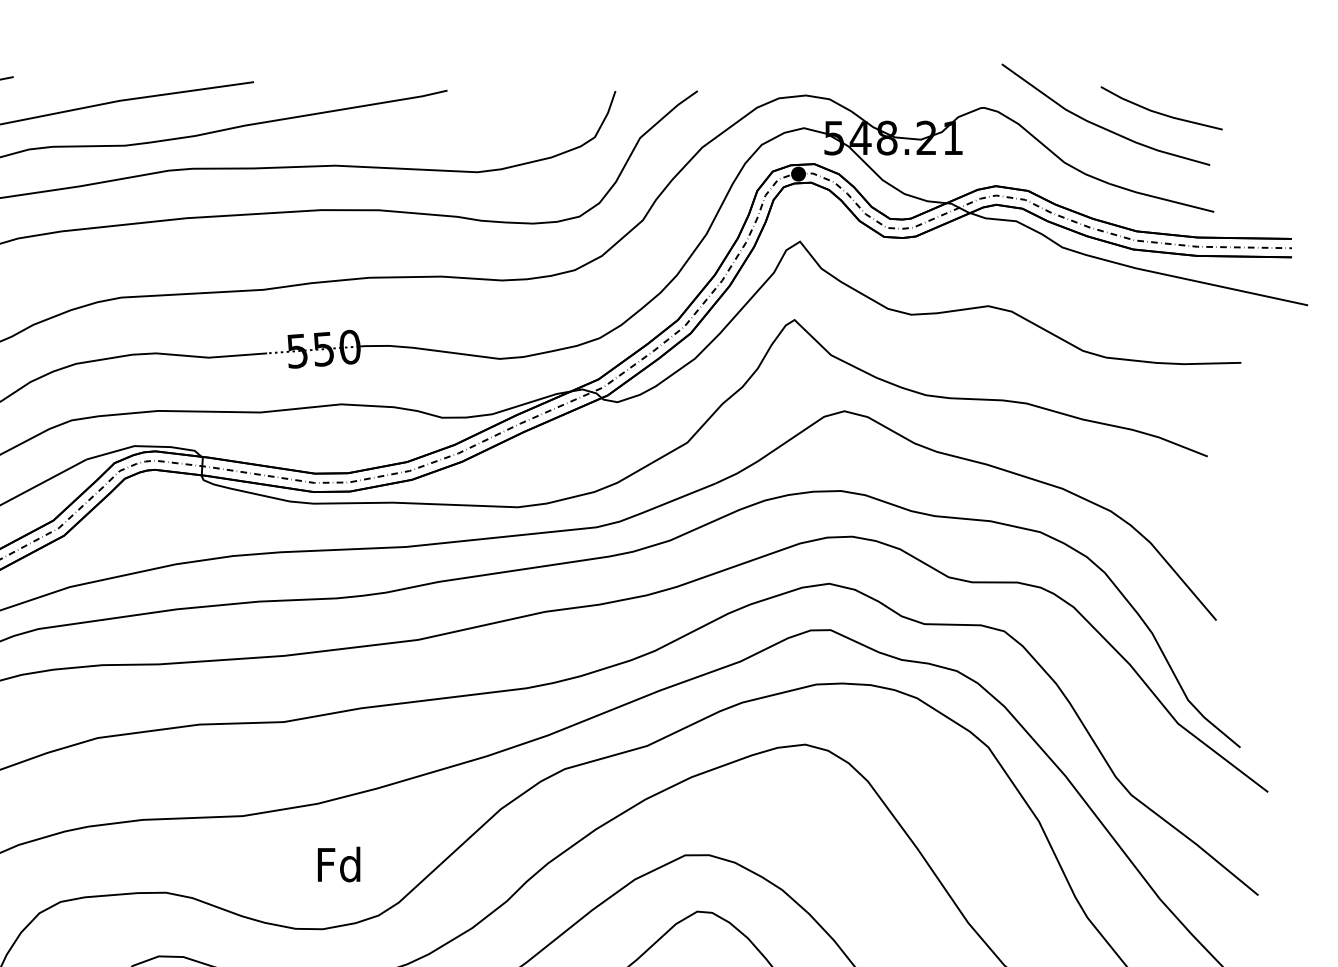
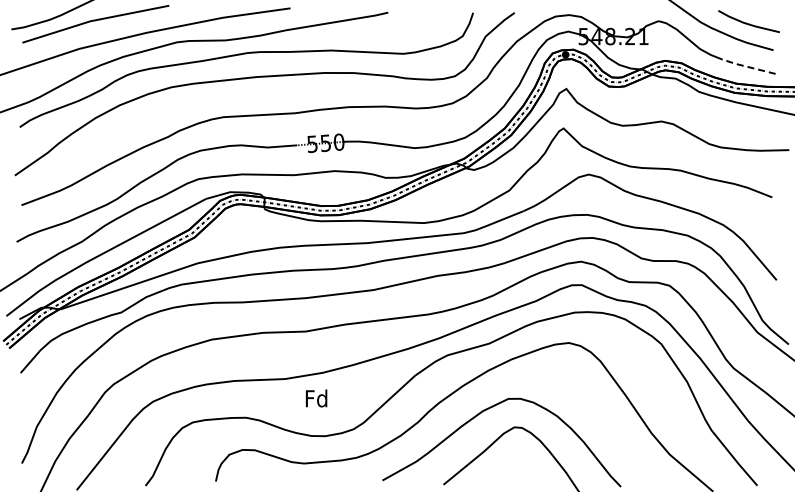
line: (1158, 197) -> (747, 66), solid -> dashed
text: (338, 864) -> (316, 398), moved

